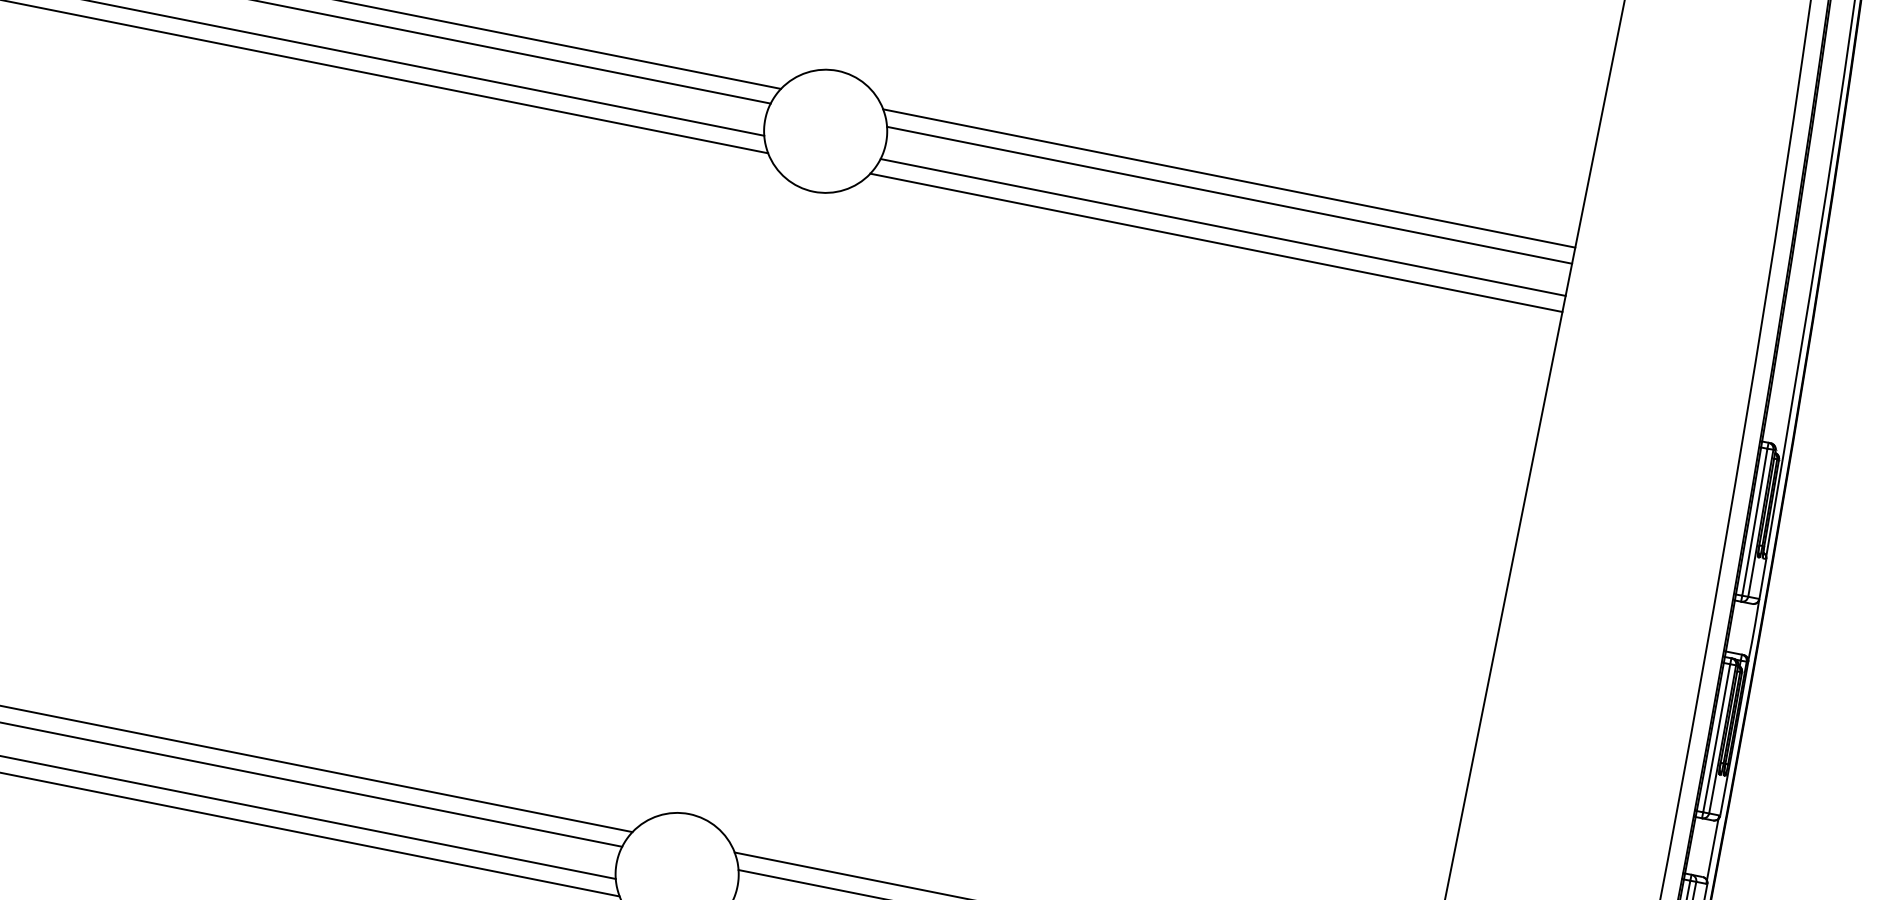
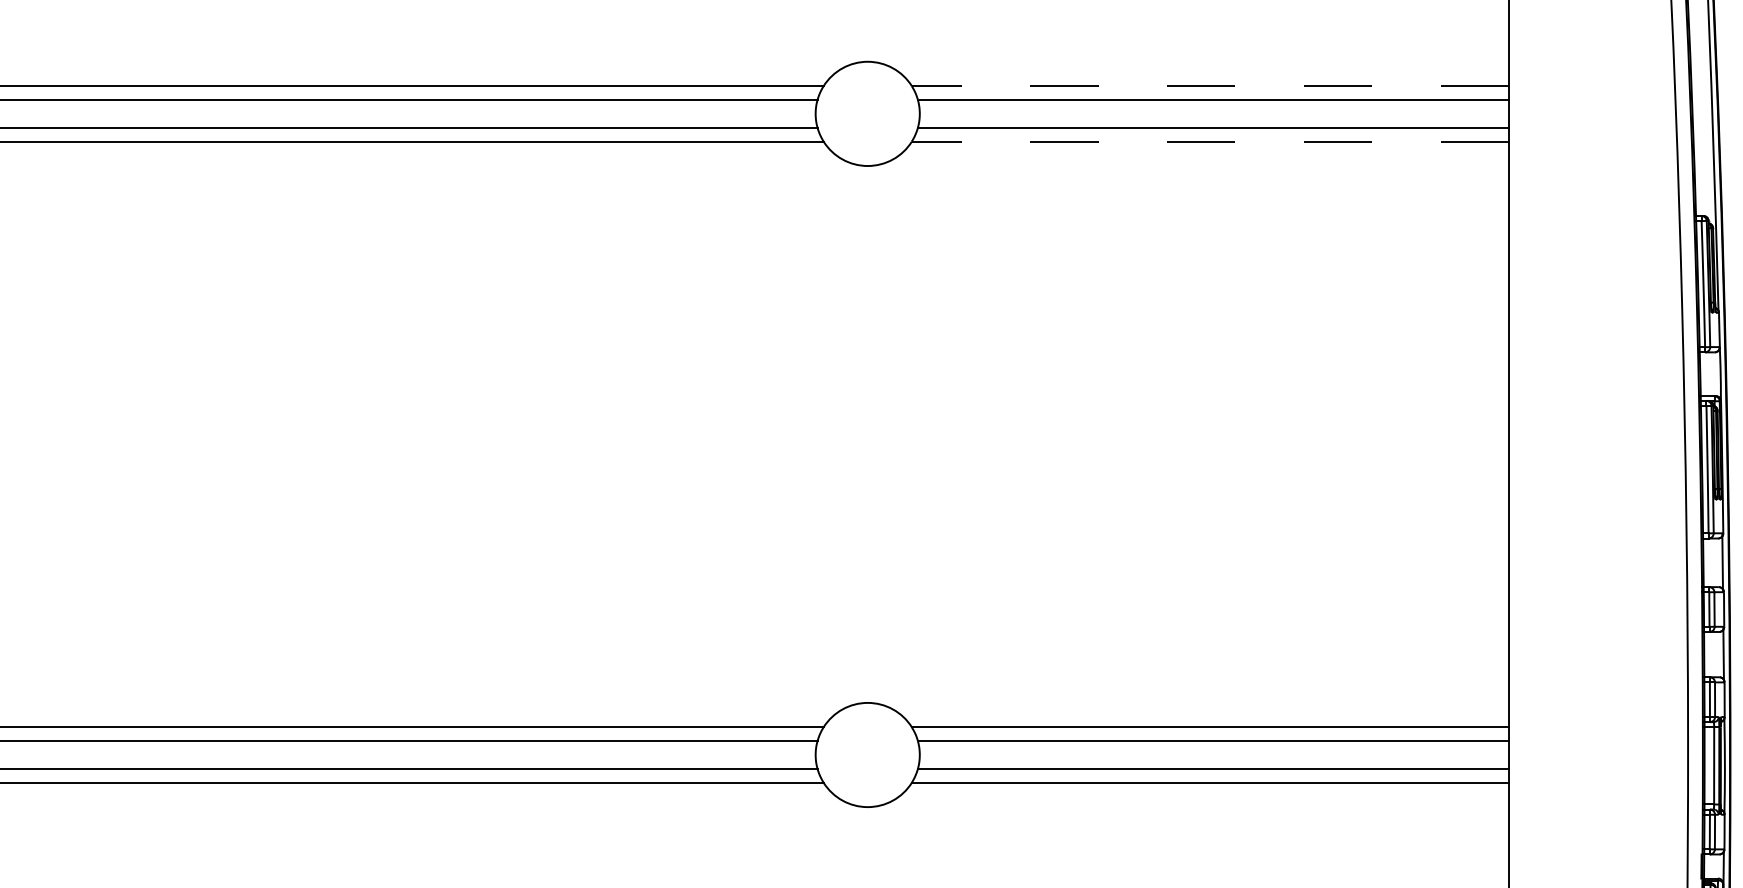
line: (1229, 178) -> (1210, 86), solid -> dashed
line: (1216, 242) -> (1210, 141), solid -> dashed

